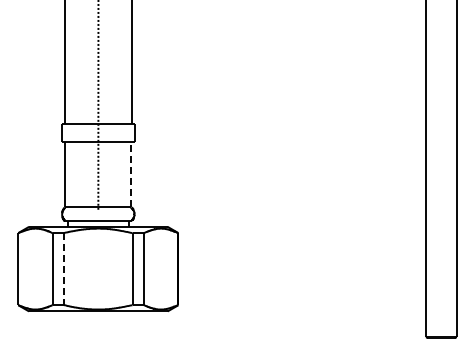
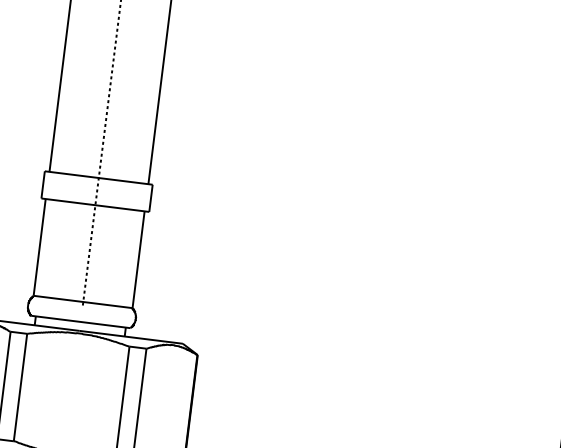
line: (131, 174) -> (138, 259), dashed -> solid
line: (63, 269) -> (19, 388), dashed -> solid

